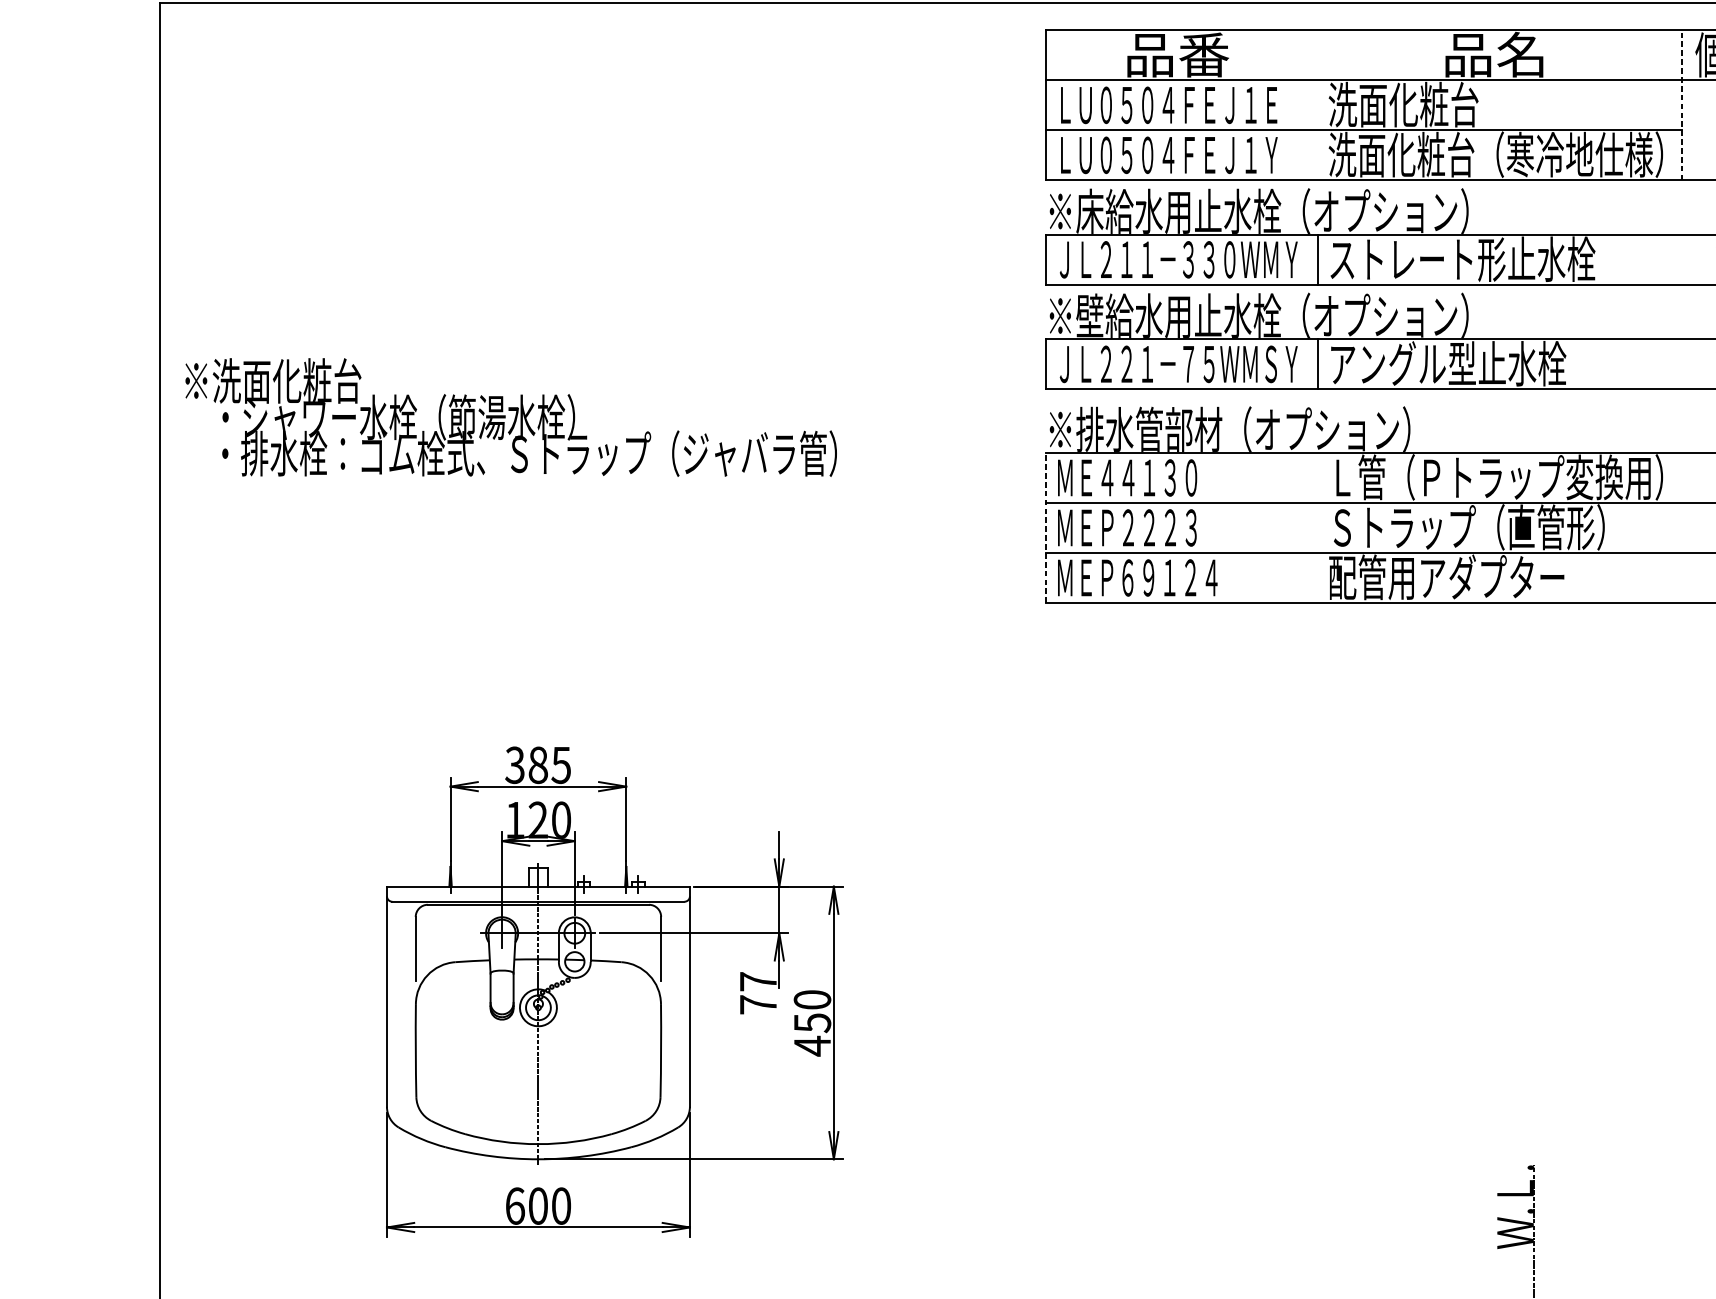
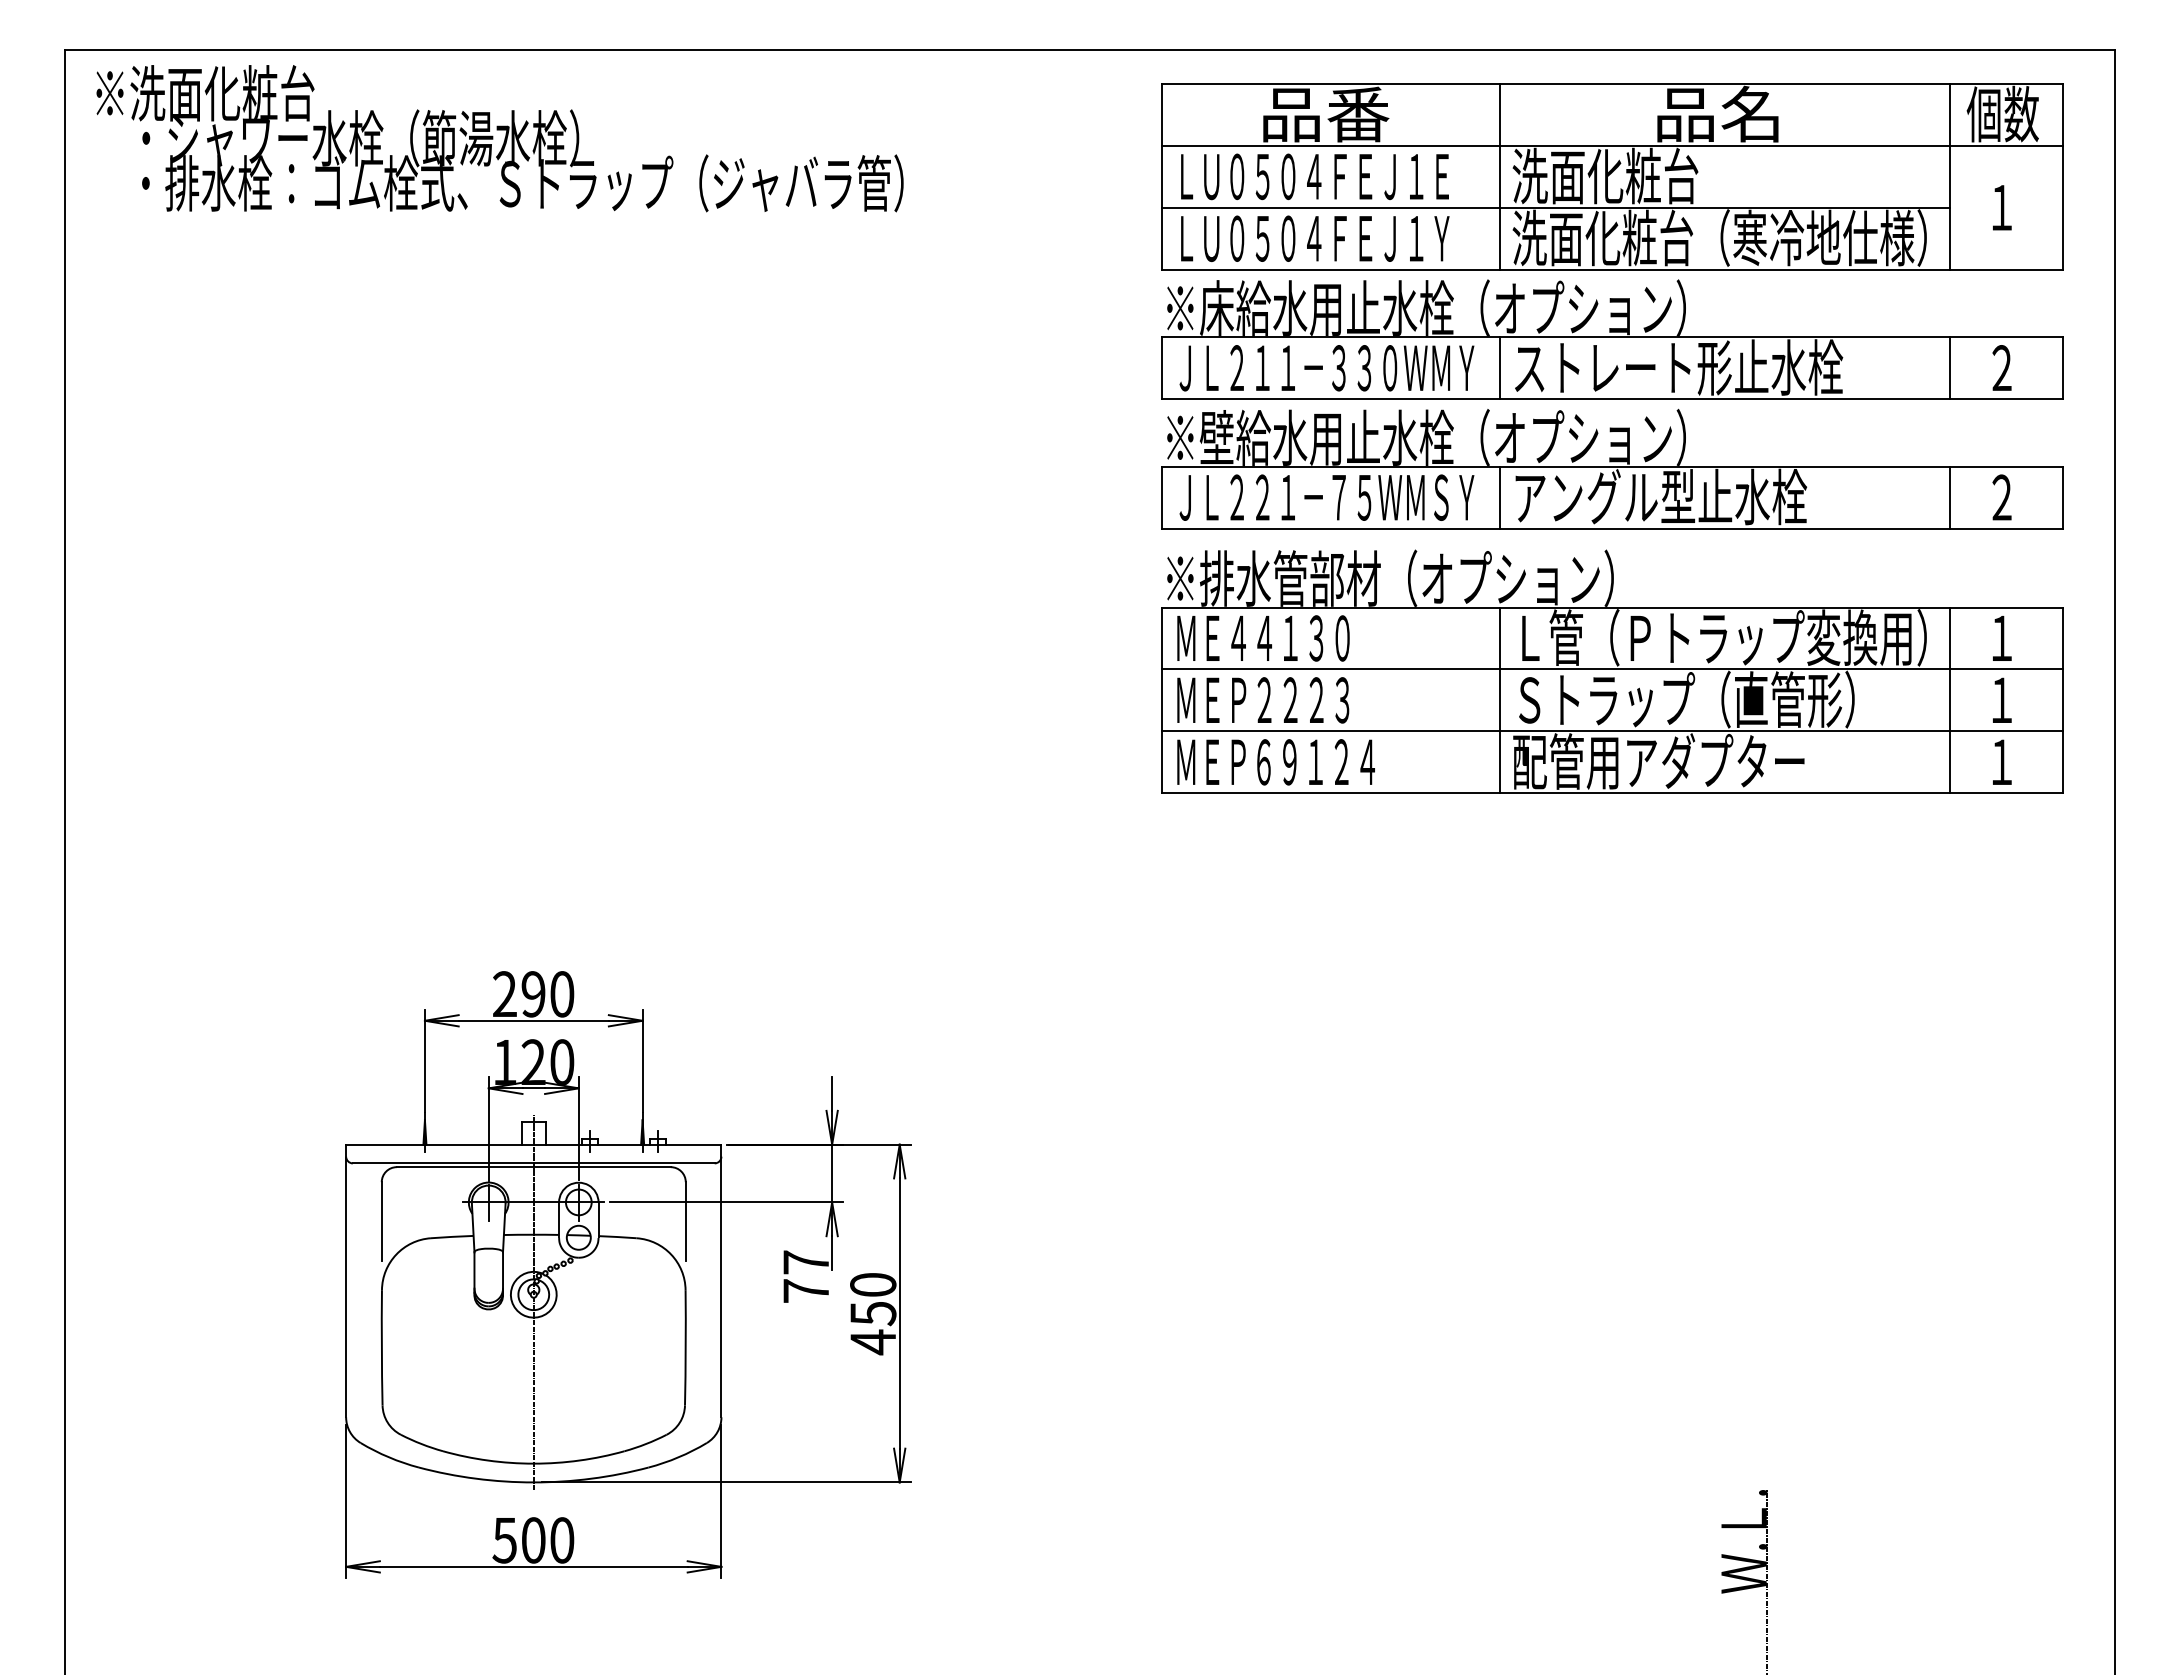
line: (1318, 105) -> (1499, 176), added
line: (1682, 105) -> (1950, 176), dashed -> solid
line: (1682, 260) -> (1950, 368), added
line: (1682, 364) -> (1950, 497), added
text: (510, 417) -> (499, 138), moved
line: (1046, 528) -> (1162, 700), dashed -> solid
line: (1318, 528) -> (1499, 700), added
line: (1682, 528) -> (1950, 700), added
text: (538, 765) -> (533, 994), 385 -> 290
text: (514, 1206) -> (504, 1540), 600 -> 500

